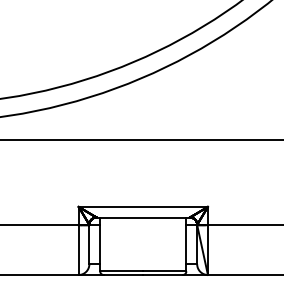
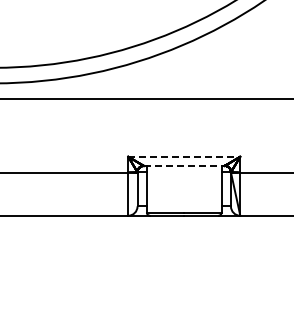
line: (143, 206) -> (184, 156), solid -> dashed
line: (143, 217) -> (184, 165), solid -> dashed

